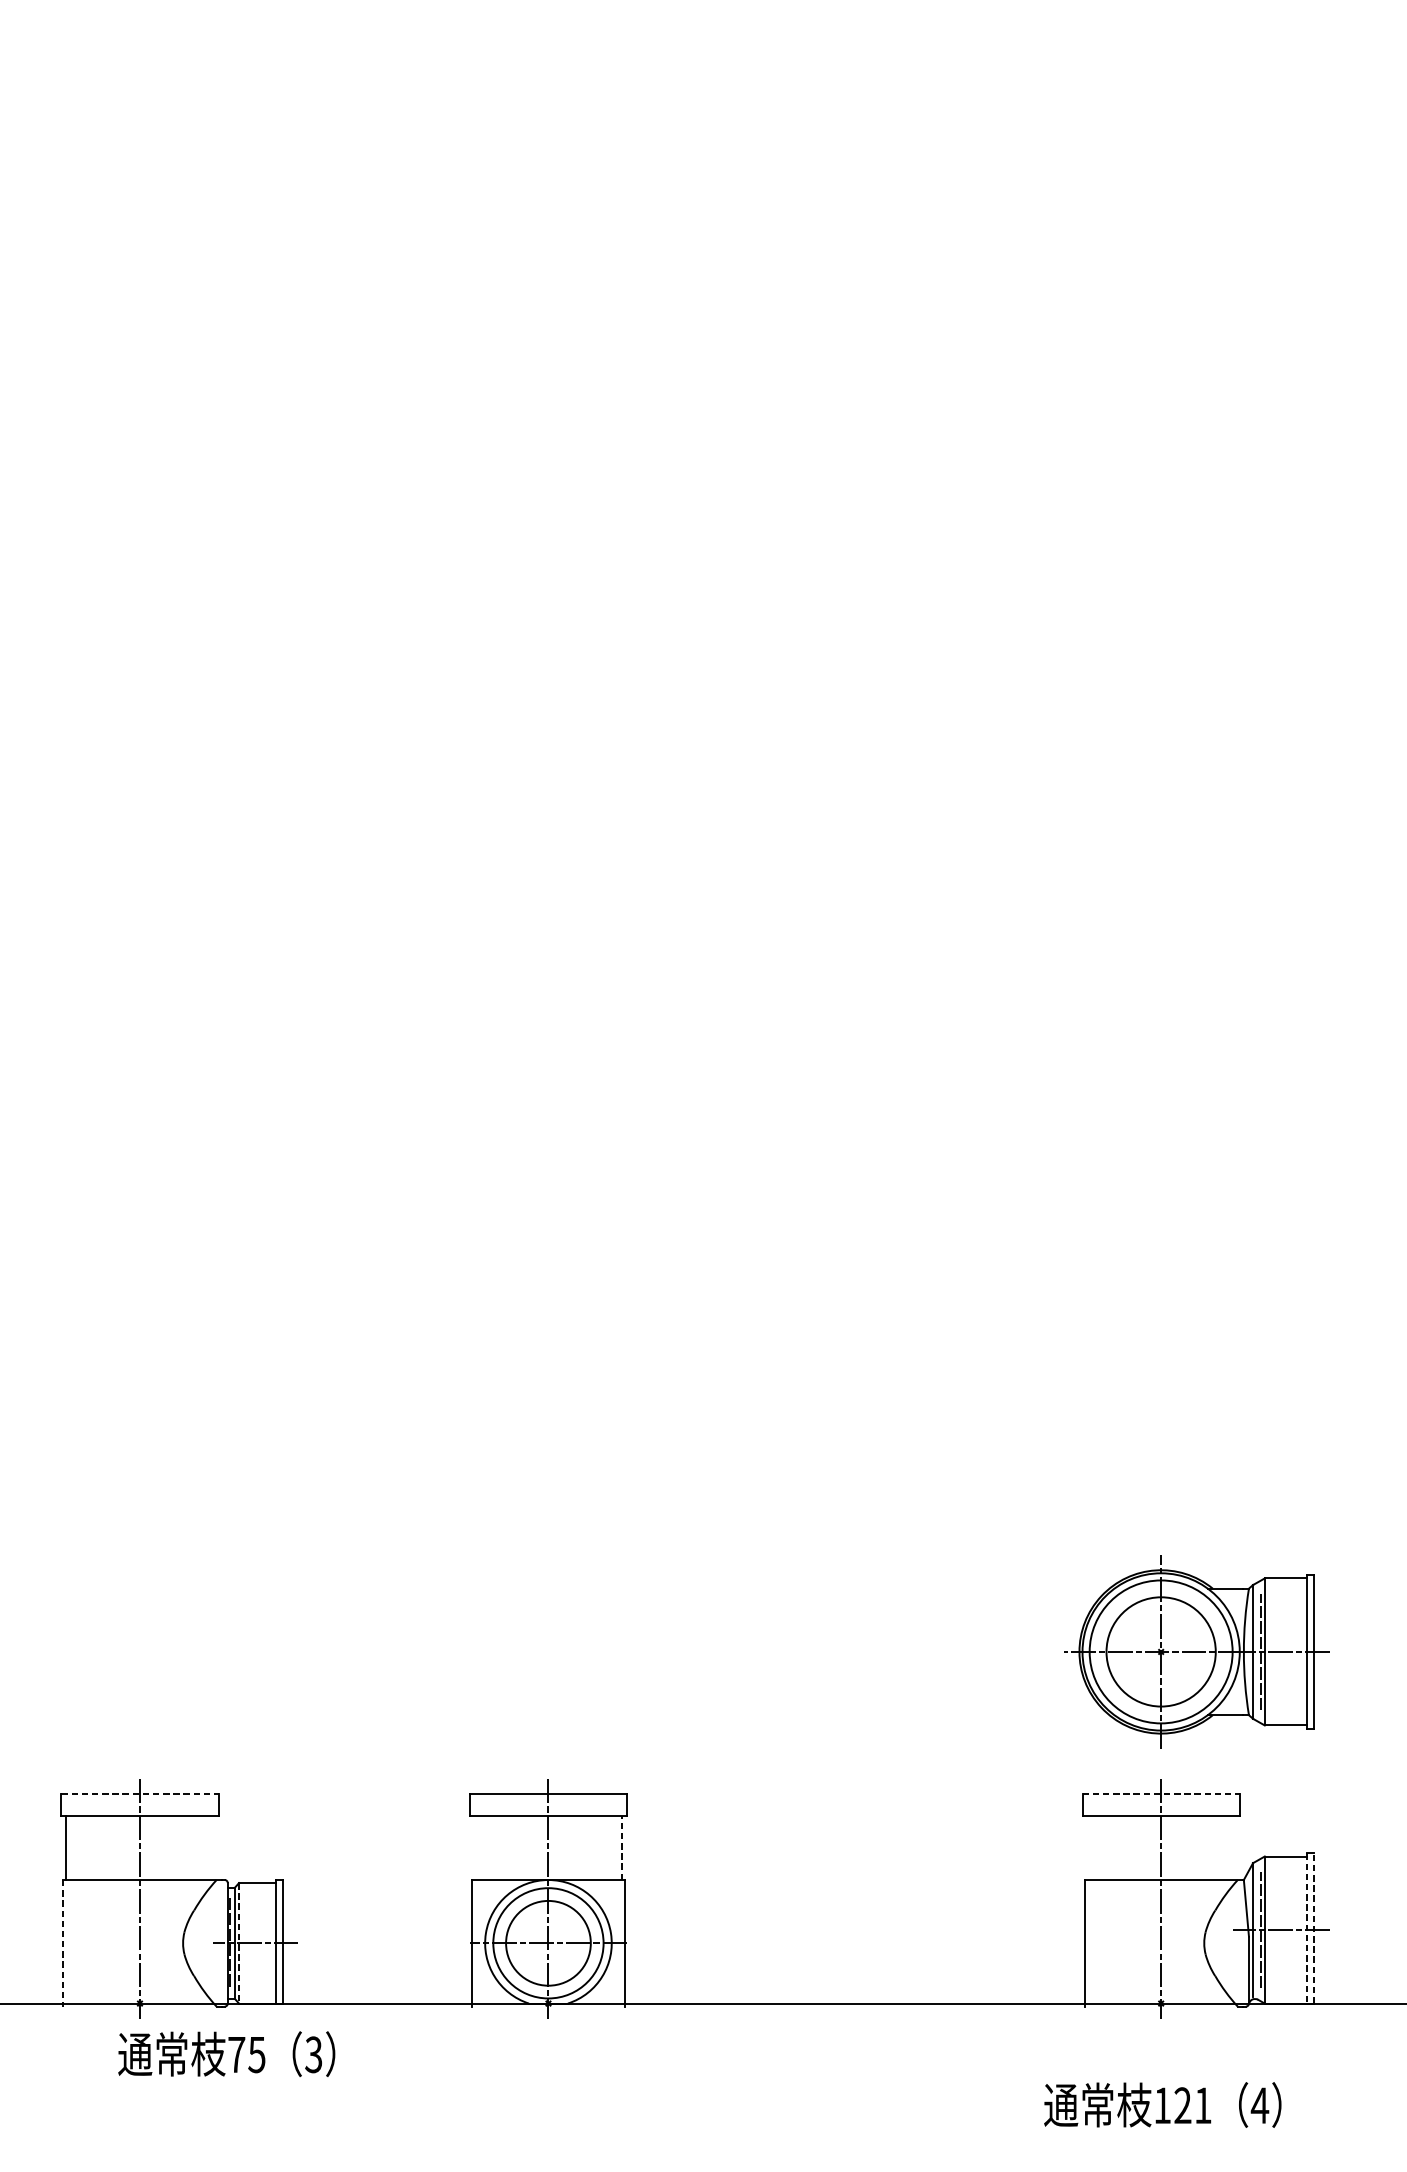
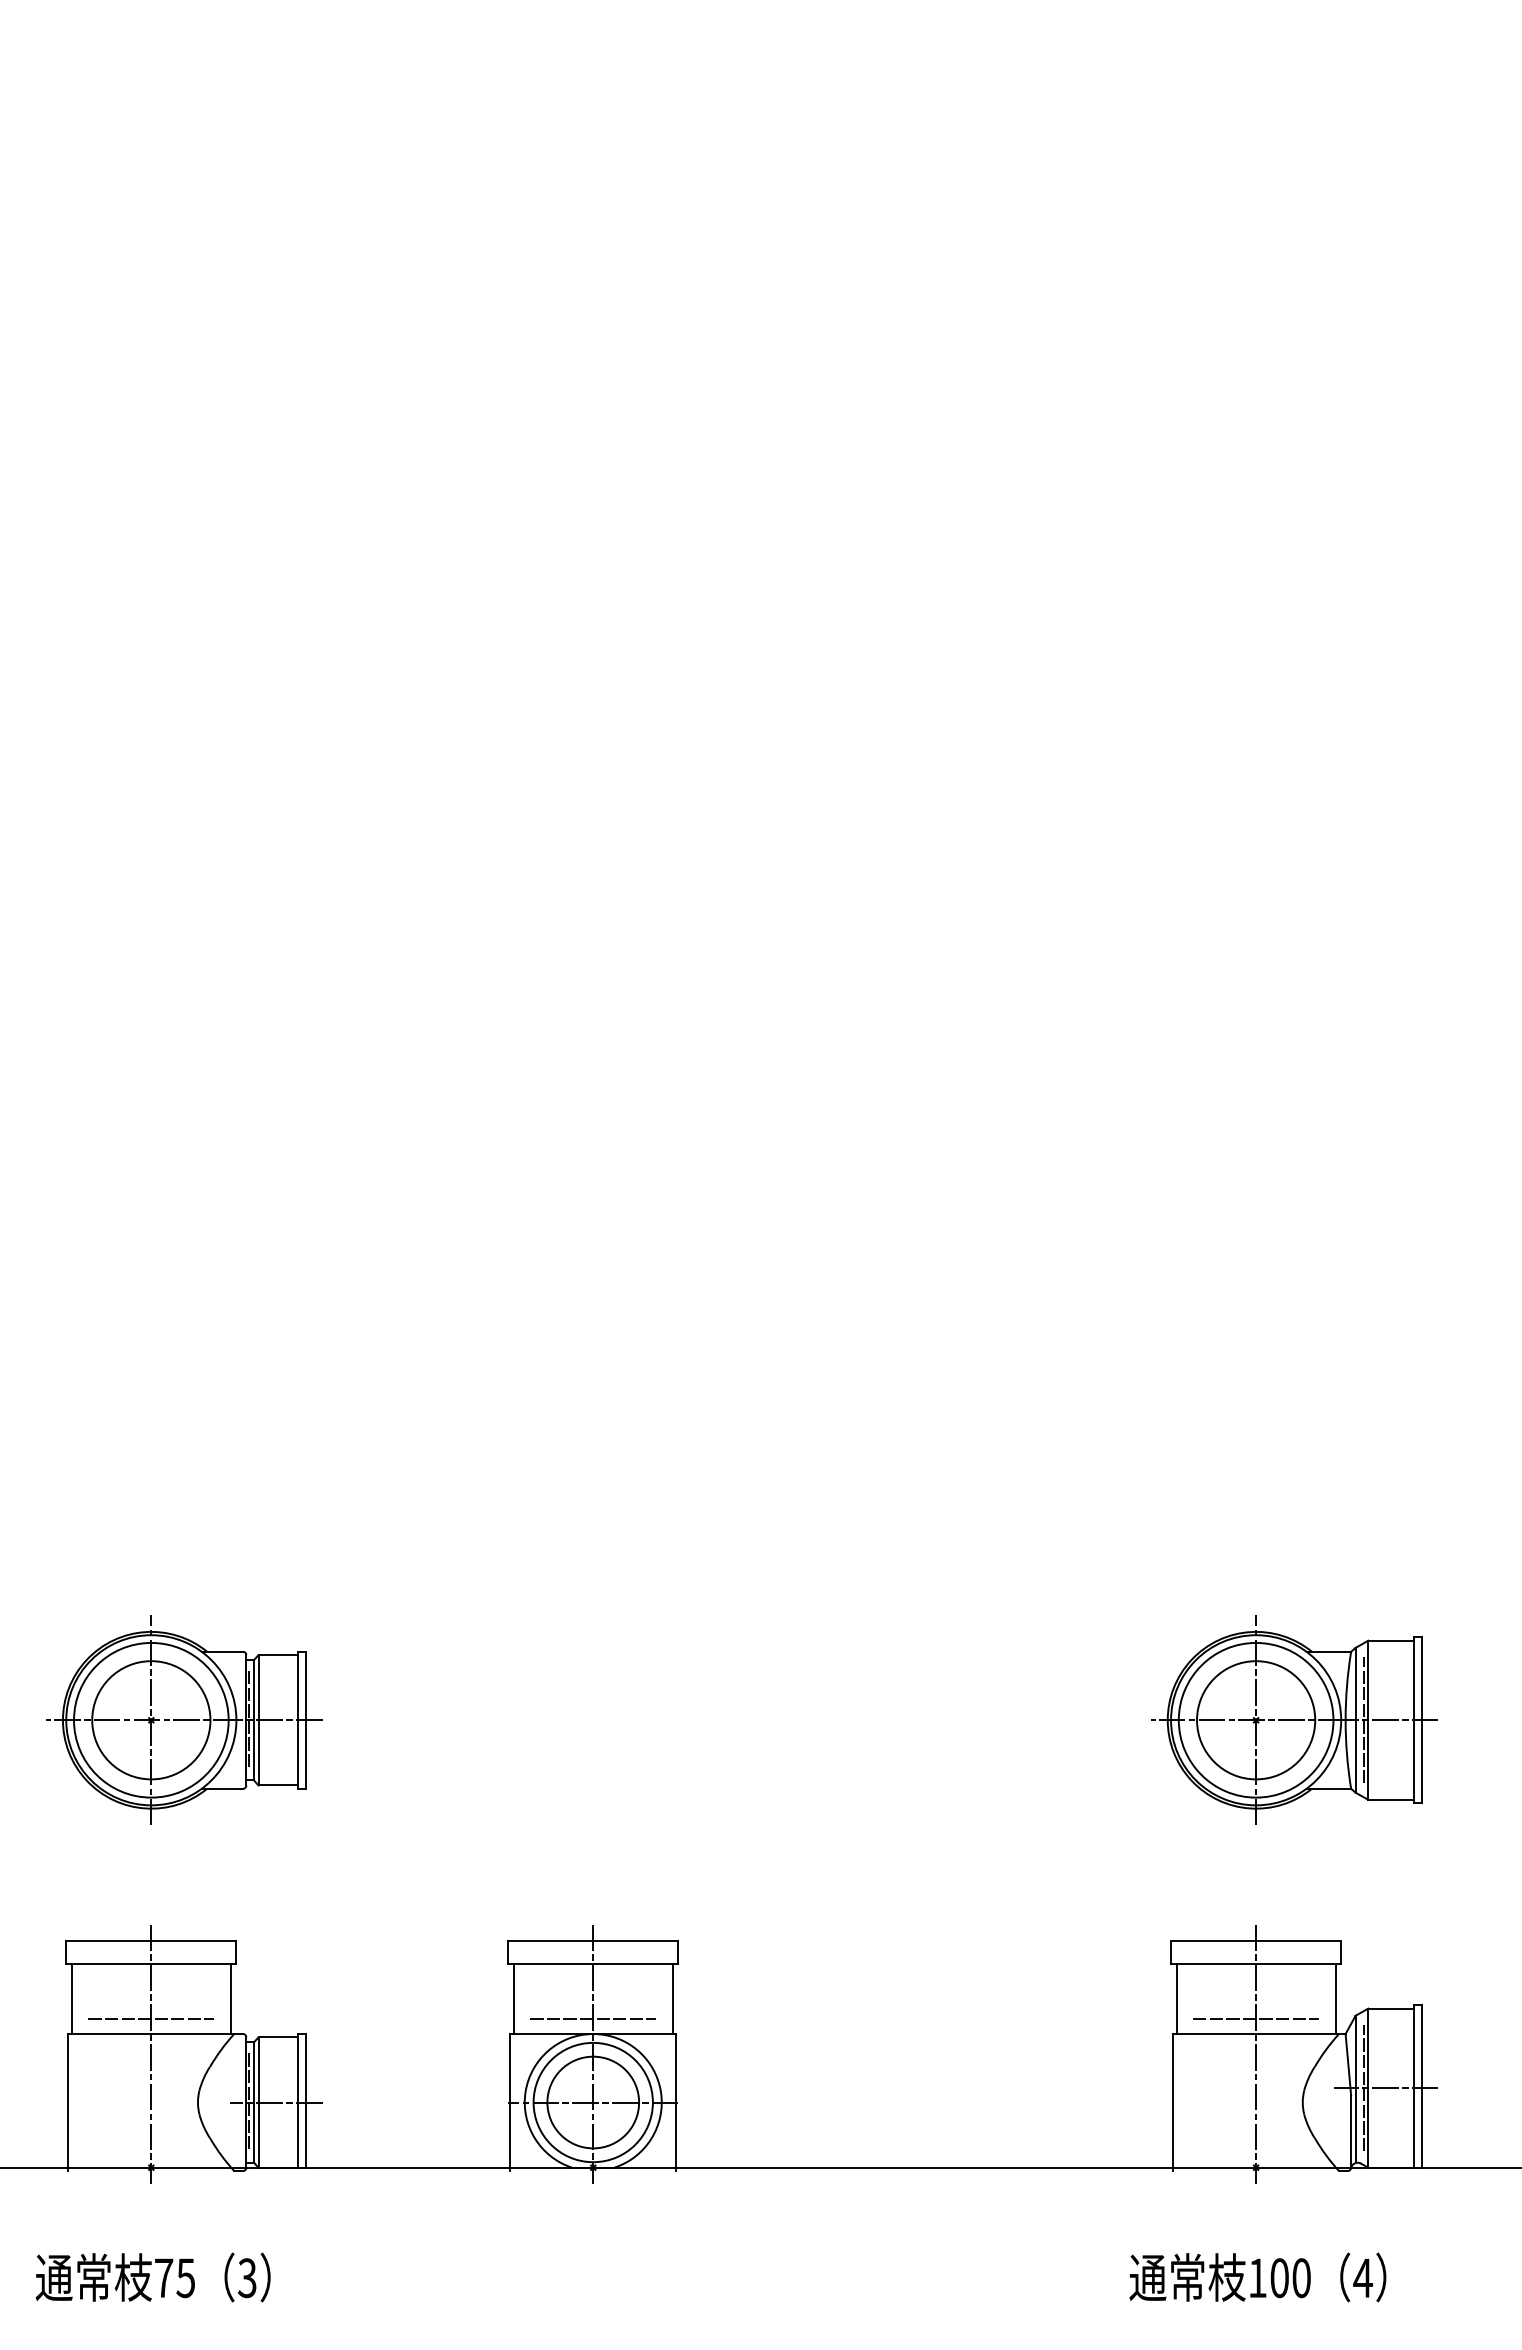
part: (170, 1589) -> (184, 1719), added
part: (1196, 1651) -> (1294, 1719), moved
line: (140, 1794) -> (151, 1941), dashed -> solid
line: (1161, 1794) -> (1256, 1941), dashed -> solid
line: (213, 1848) -> (230, 1999), added
line: (474, 1848) -> (513, 1999), added
line: (621, 1848) -> (672, 1999), dashed -> solid
line: (1087, 1848) -> (1176, 1999), added
line: (1234, 1848) -> (1335, 1999), added
line: (140, 1865) -> (151, 2018), added
line: (548, 1865) -> (593, 2018), added
line: (1161, 1865) -> (1256, 2018), added
line: (1314, 1928) -> (1421, 2086), dashed -> solid
line: (1307, 1929) -> (1414, 2087), dashed -> solid
line: (63, 1944) -> (68, 2103), dashed -> solid
line: (239, 1944) -> (258, 2103), dashed -> solid
text: (226, 2054) -> (152, 2277), moved
text: (1192, 2105) -> (1290, 2278), 121 -> 100

